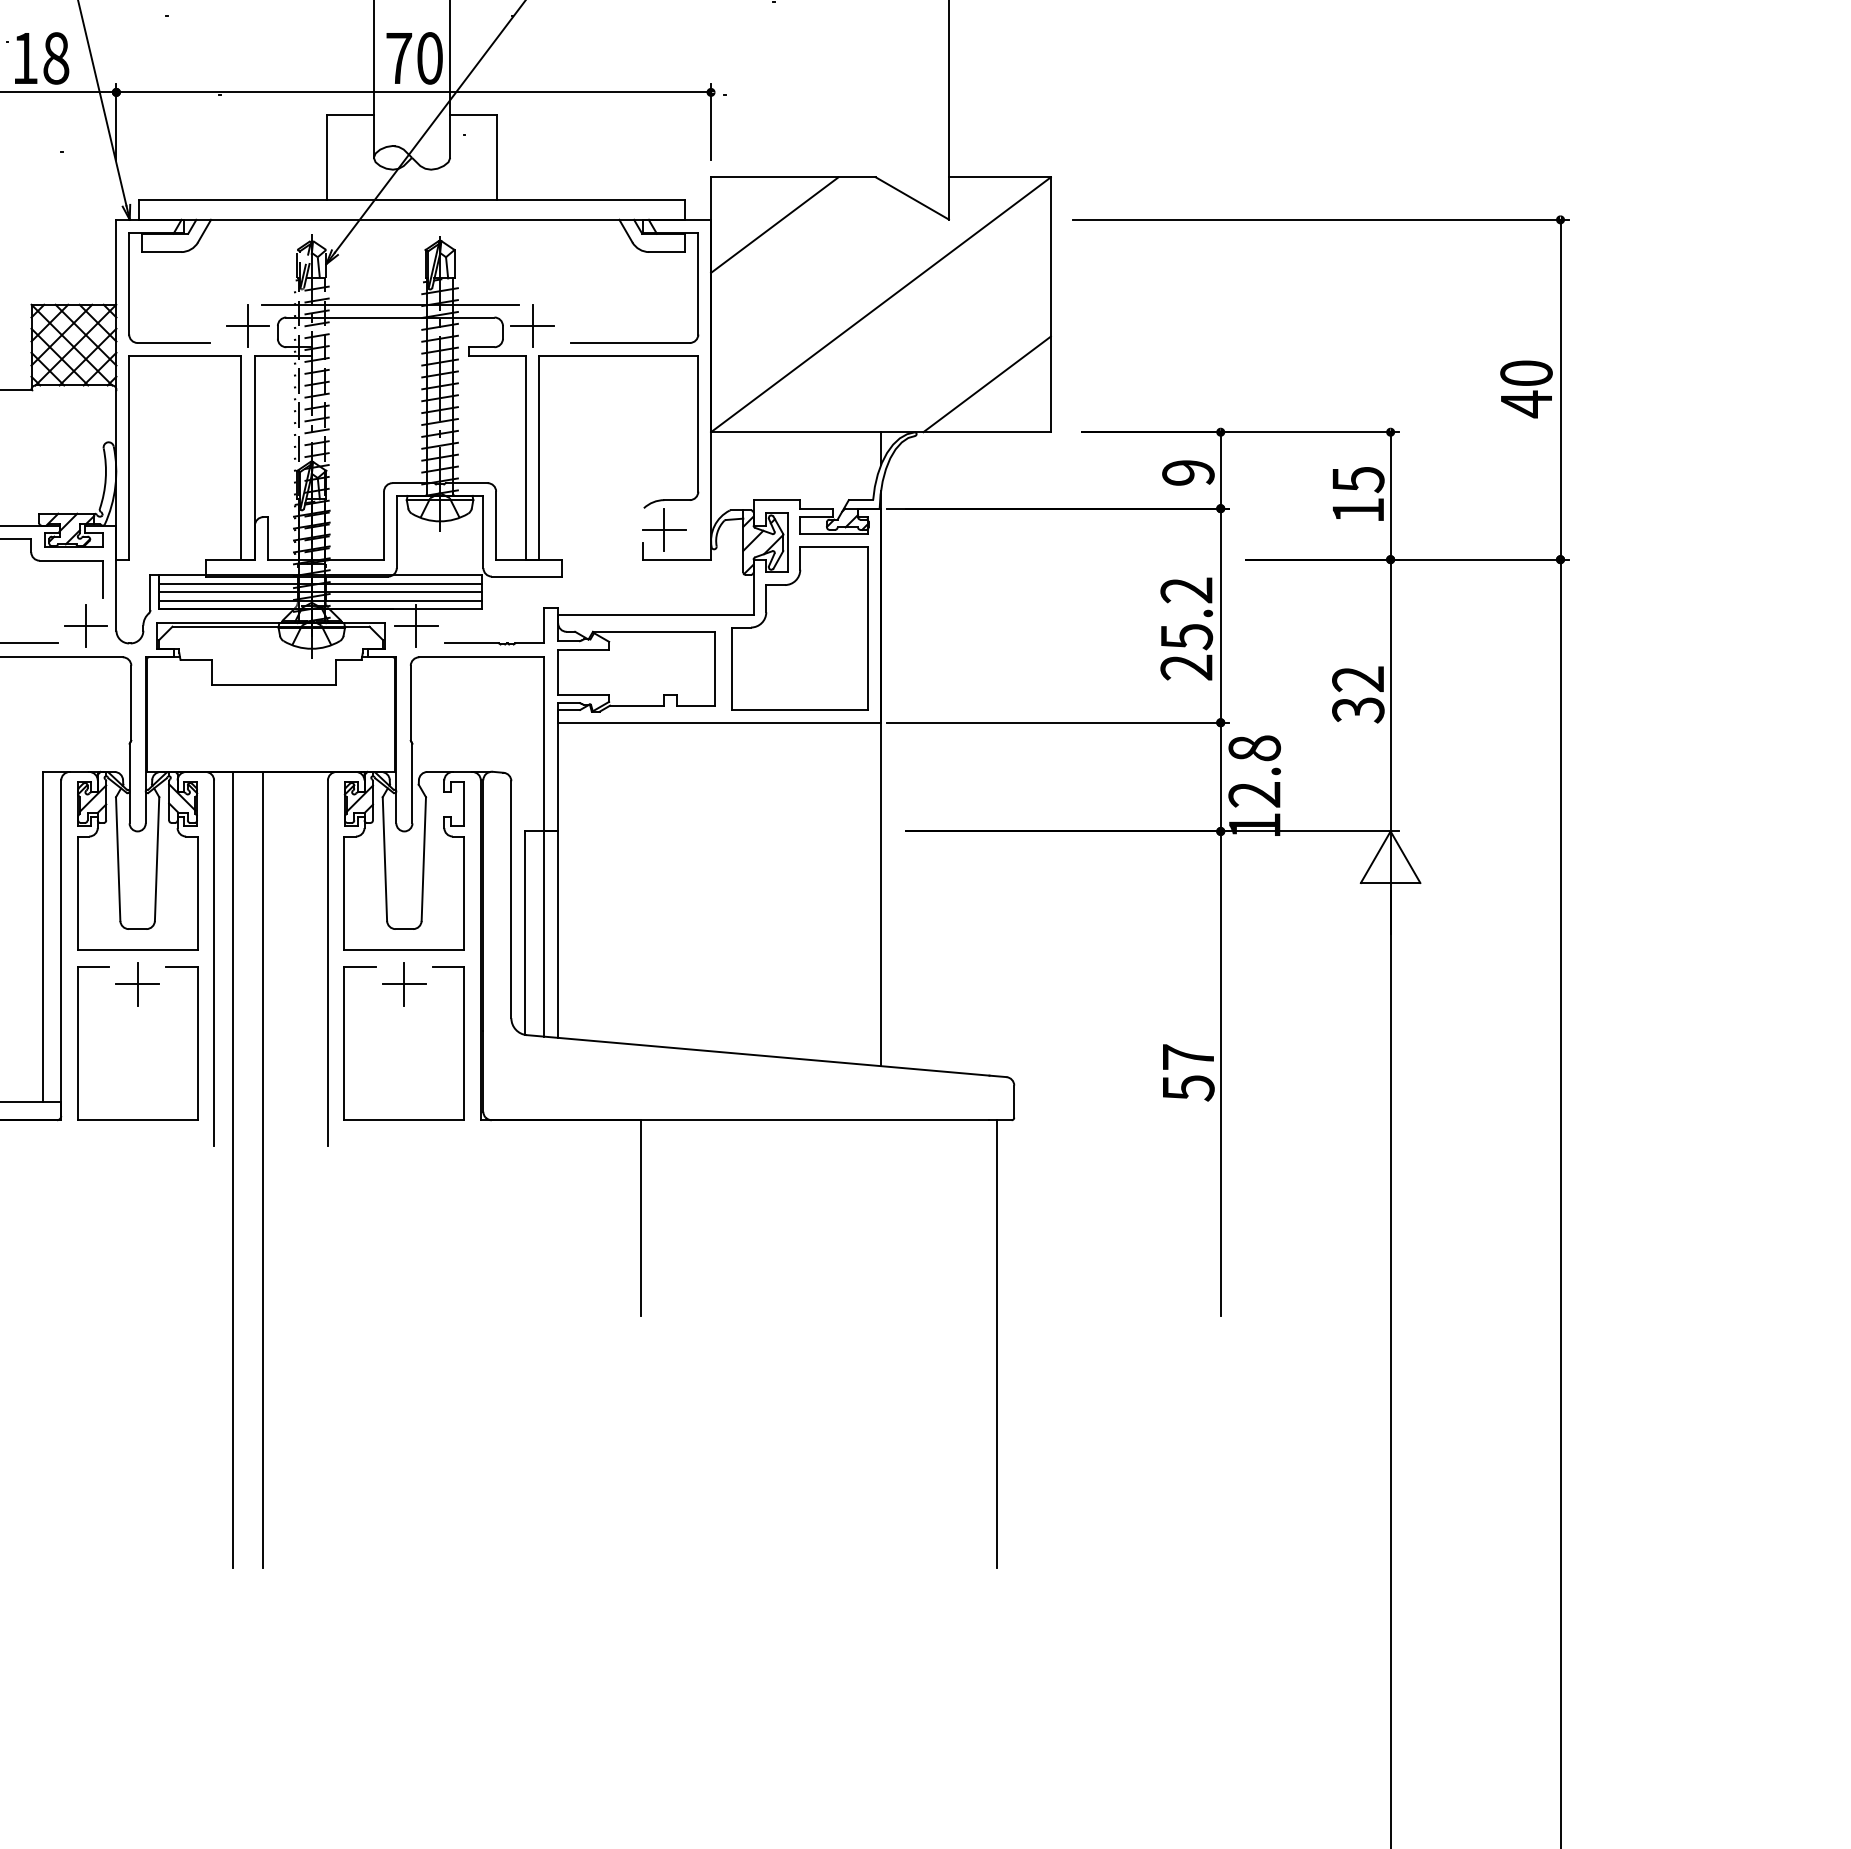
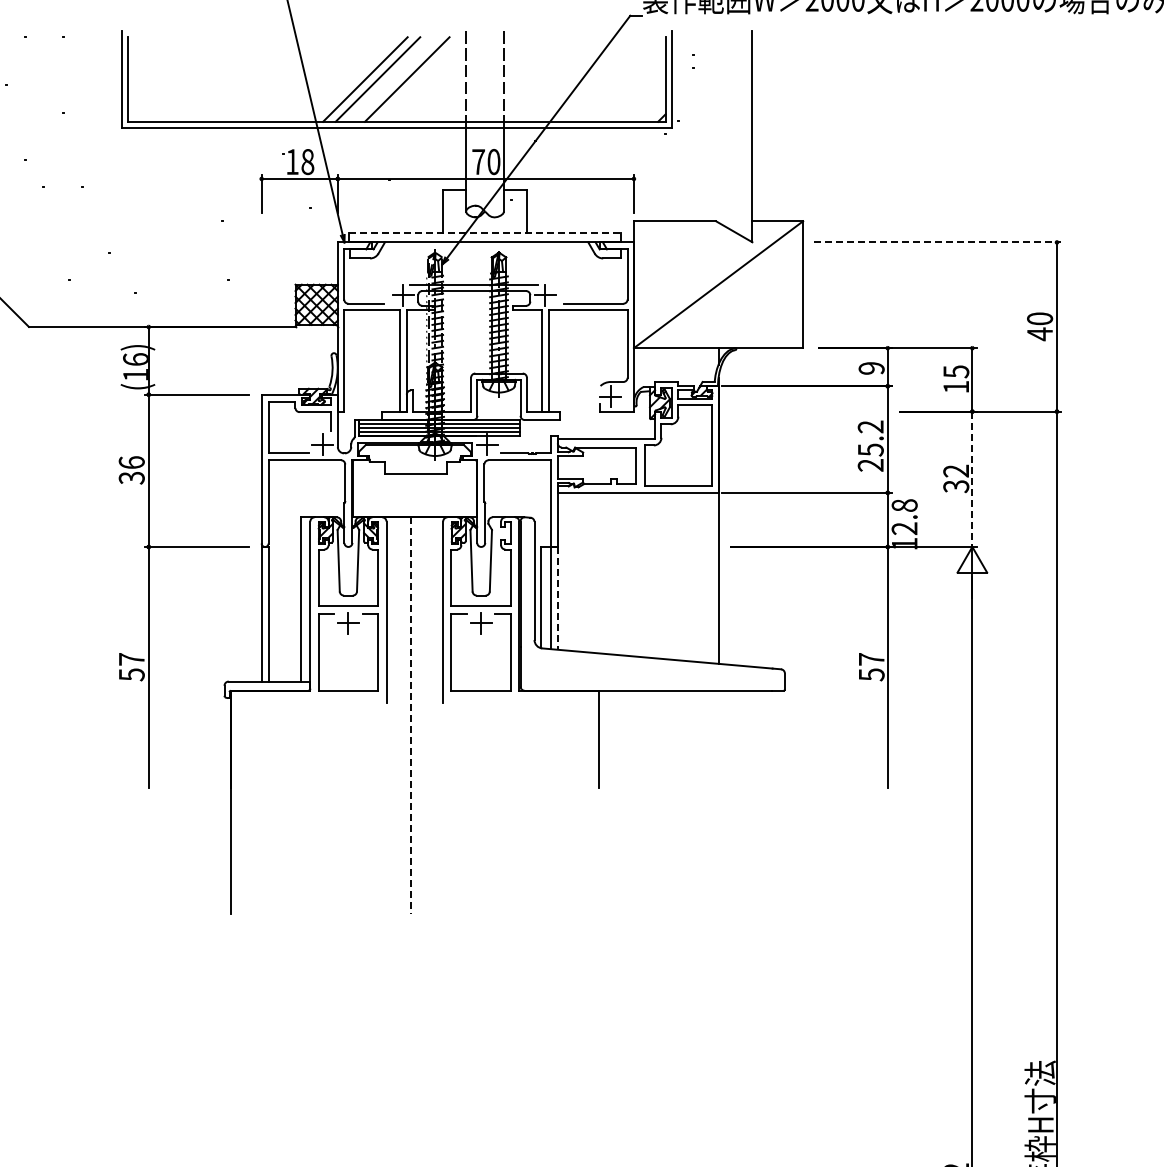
line: (412, 199) -> (485, 232), solid -> dashed
line: (1320, 220) -> (937, 242), solid -> dashed
line: (774, 224) -> (665, 244), removed
line: (987, 384) -> (771, 324), removed
line: (1390, 695) -> (972, 479), solid -> dashed
line: (557, 934) -> (557, 598), solid -> dashed
line: (232, 1169) -> (395, 715), removed
line: (262, 1171) -> (410, 716), solid -> dashed
line: (997, 1342) -> (776, 801), removed

